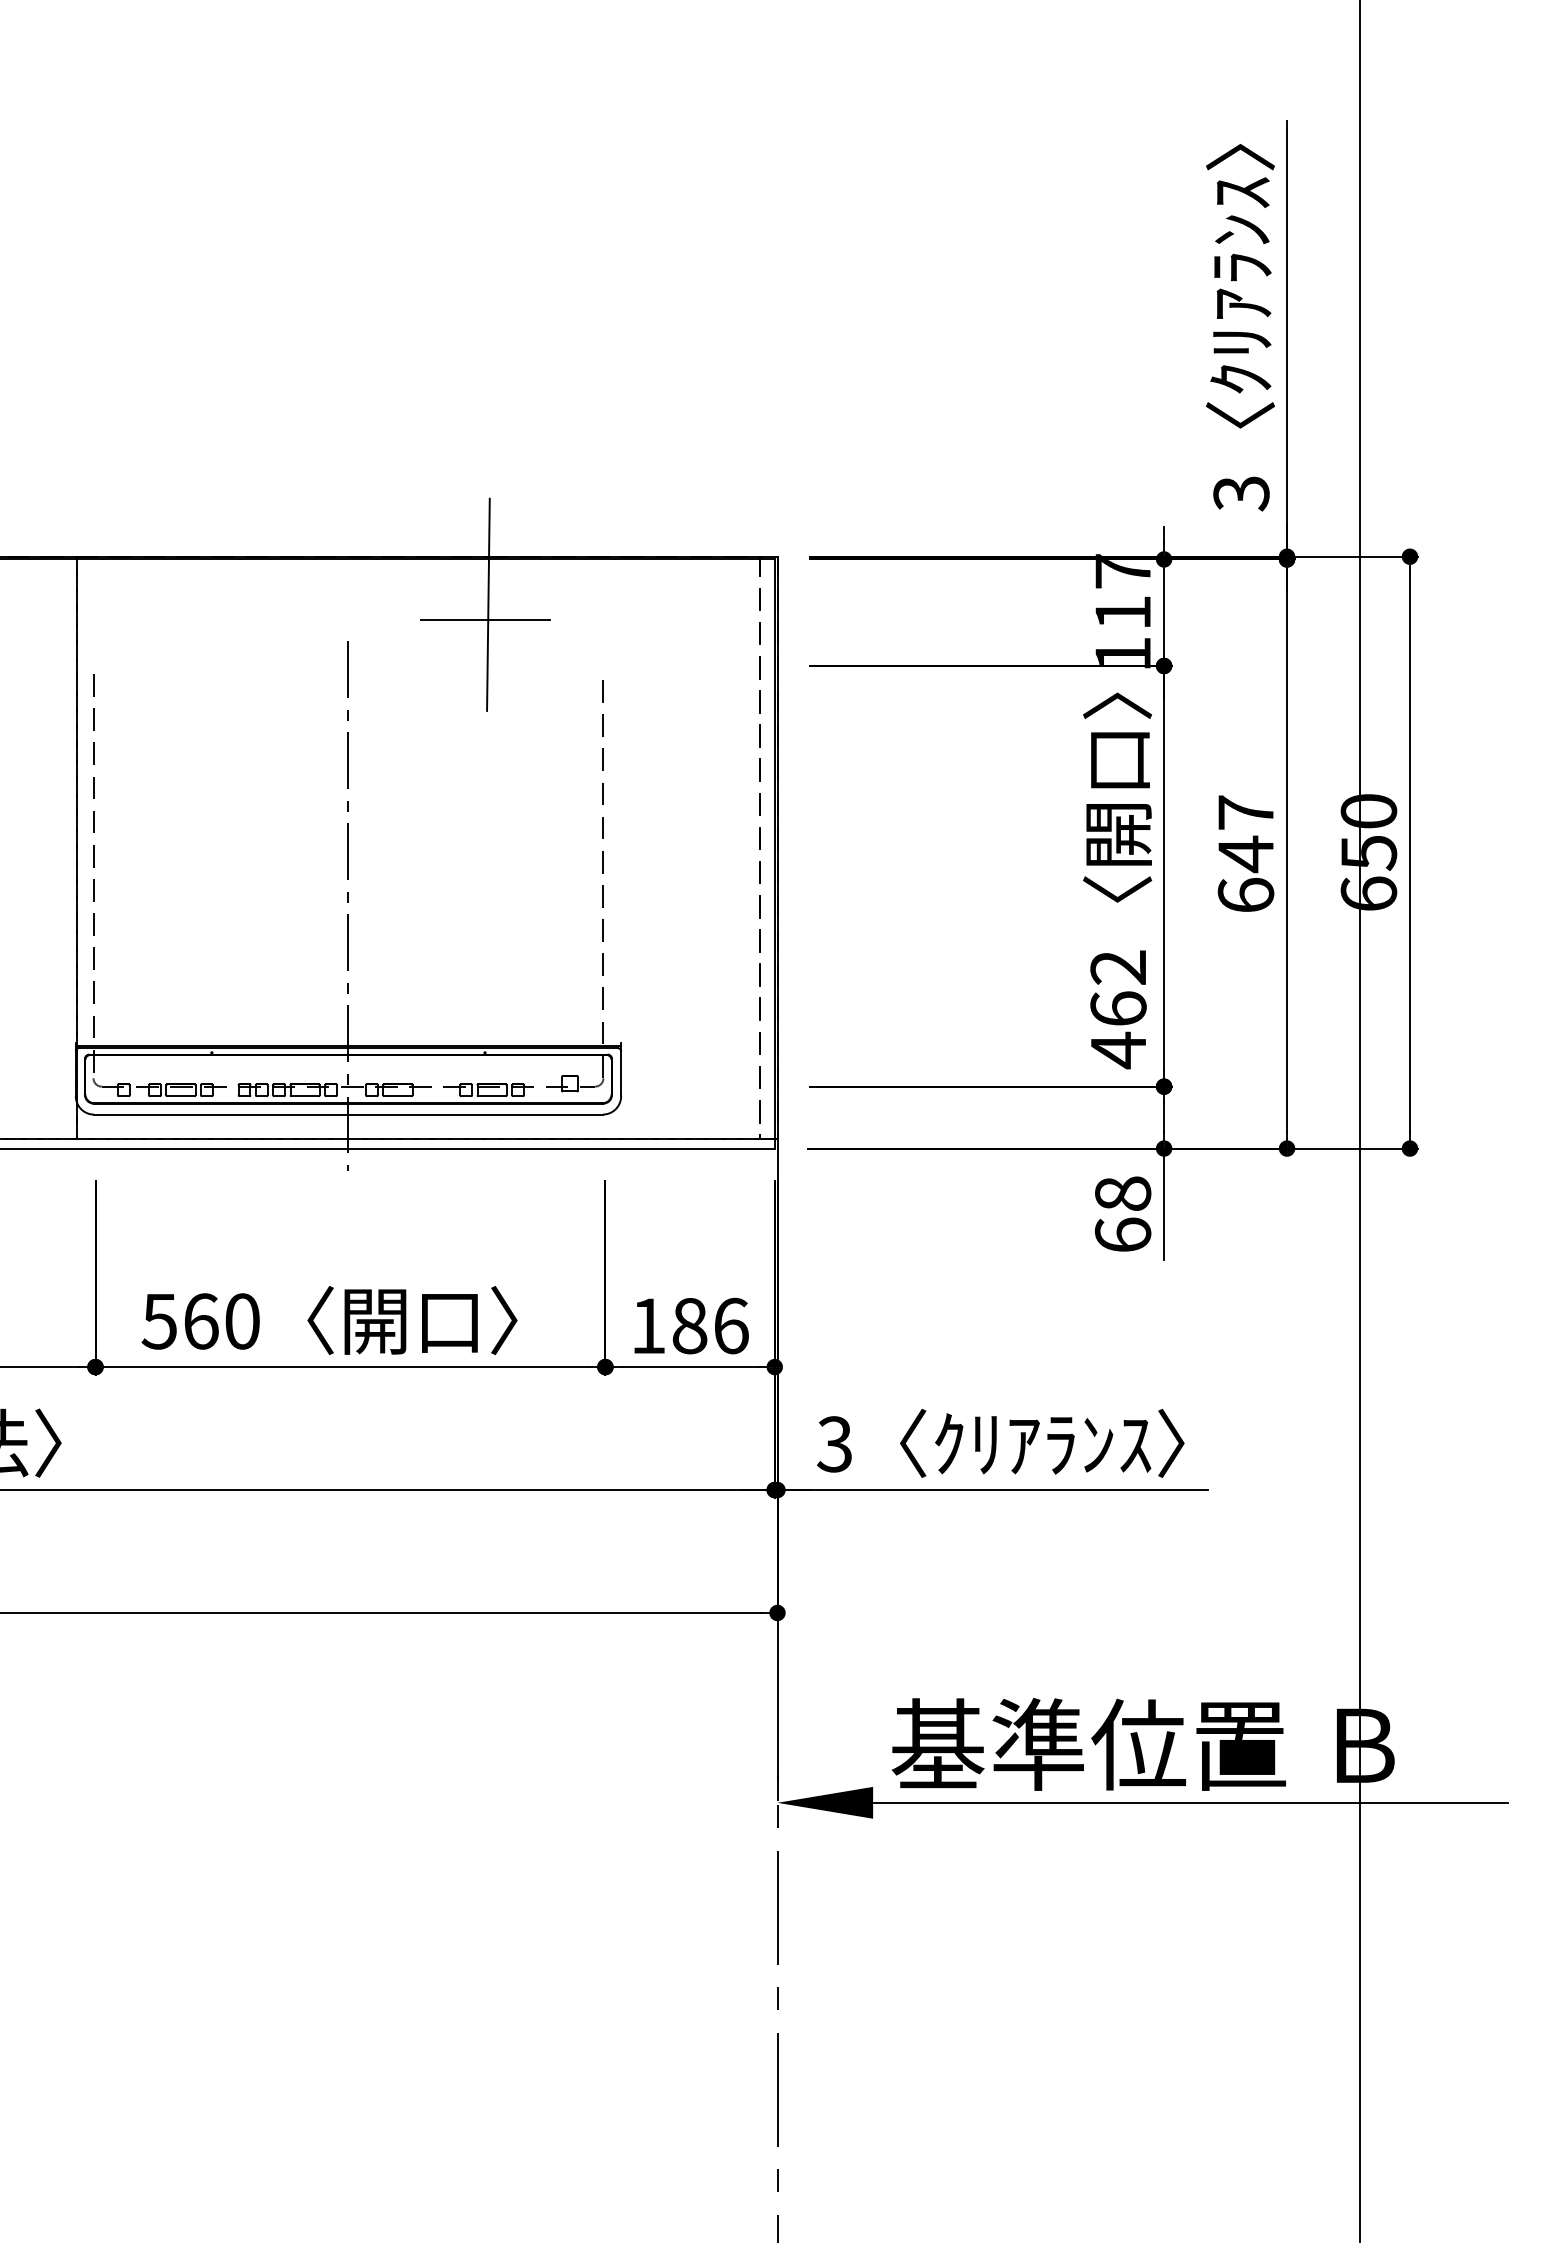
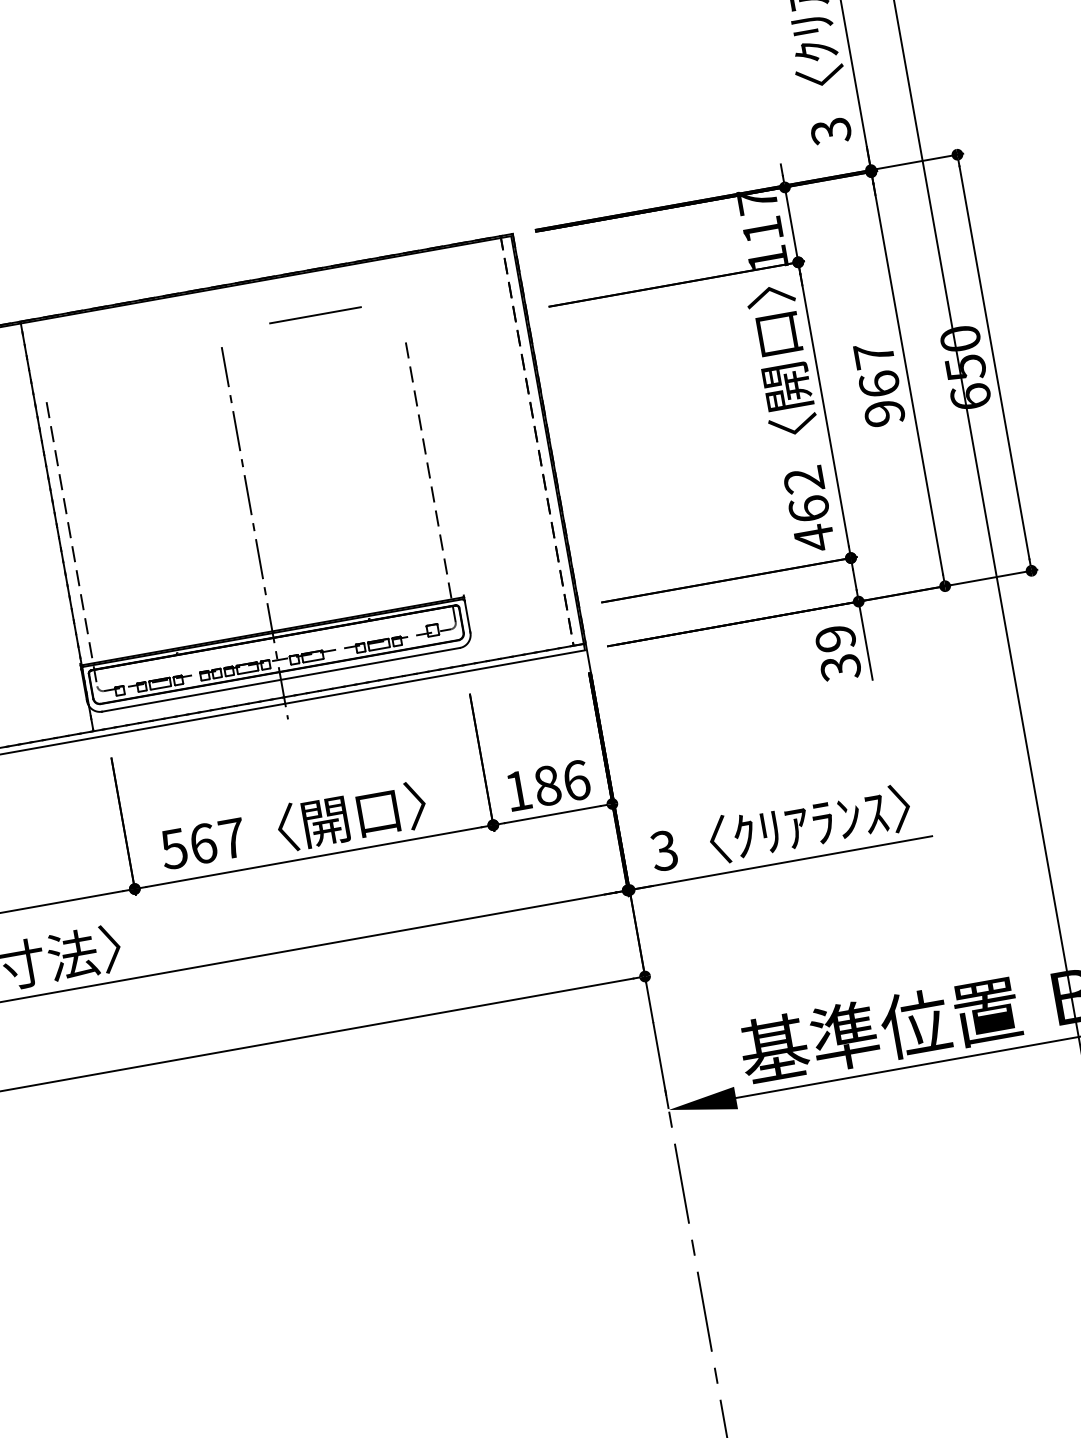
line: (488, 604) -> (315, 303), removed
text: (1245, 873) -> (881, 398), 647 -> 967
text: (1122, 1214) -> (837, 653), 68 -> 39
text: (242, 1321) -> (232, 838), 560 -> 567

